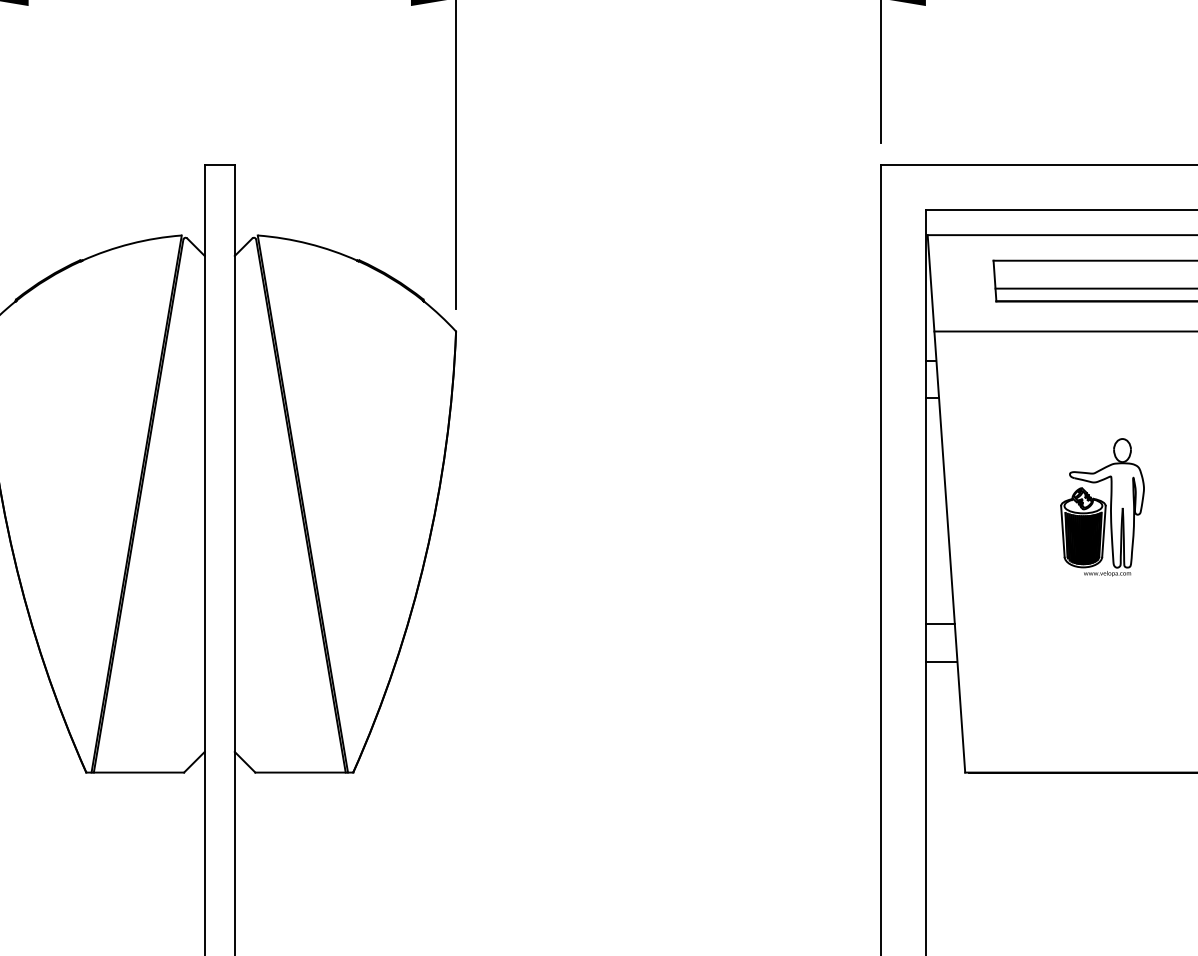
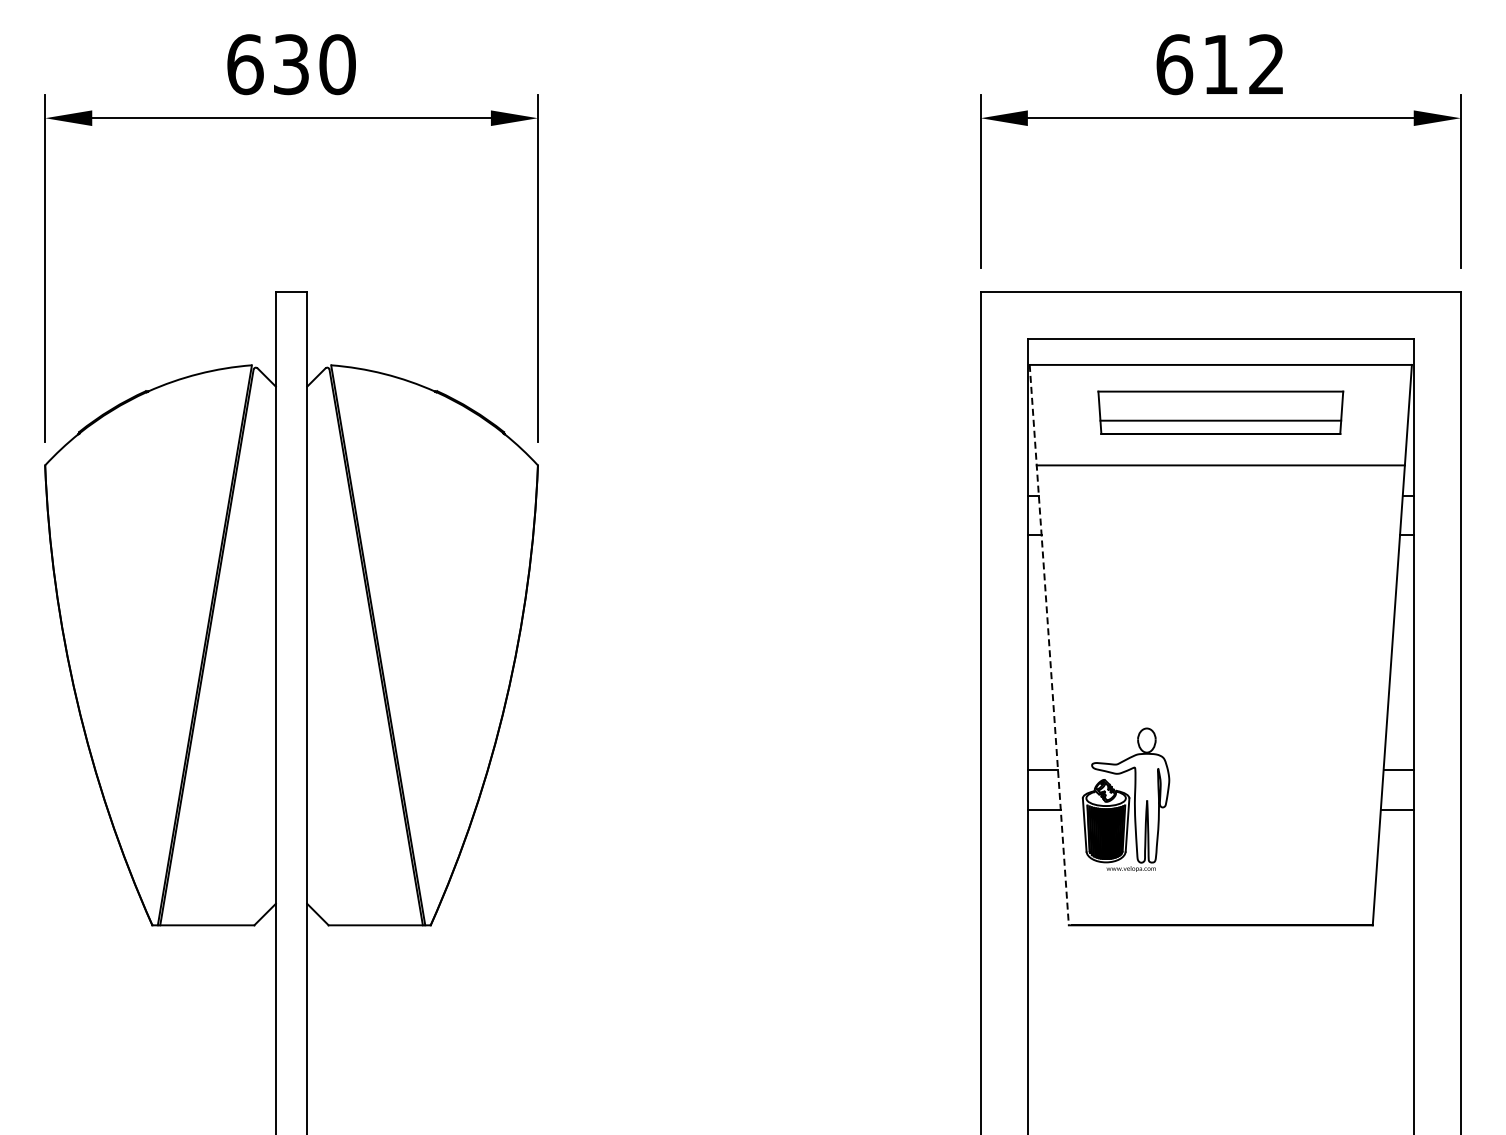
line: (946, 504) -> (1049, 645), solid -> dashed
part: (1102, 507) -> (1125, 799), moved

